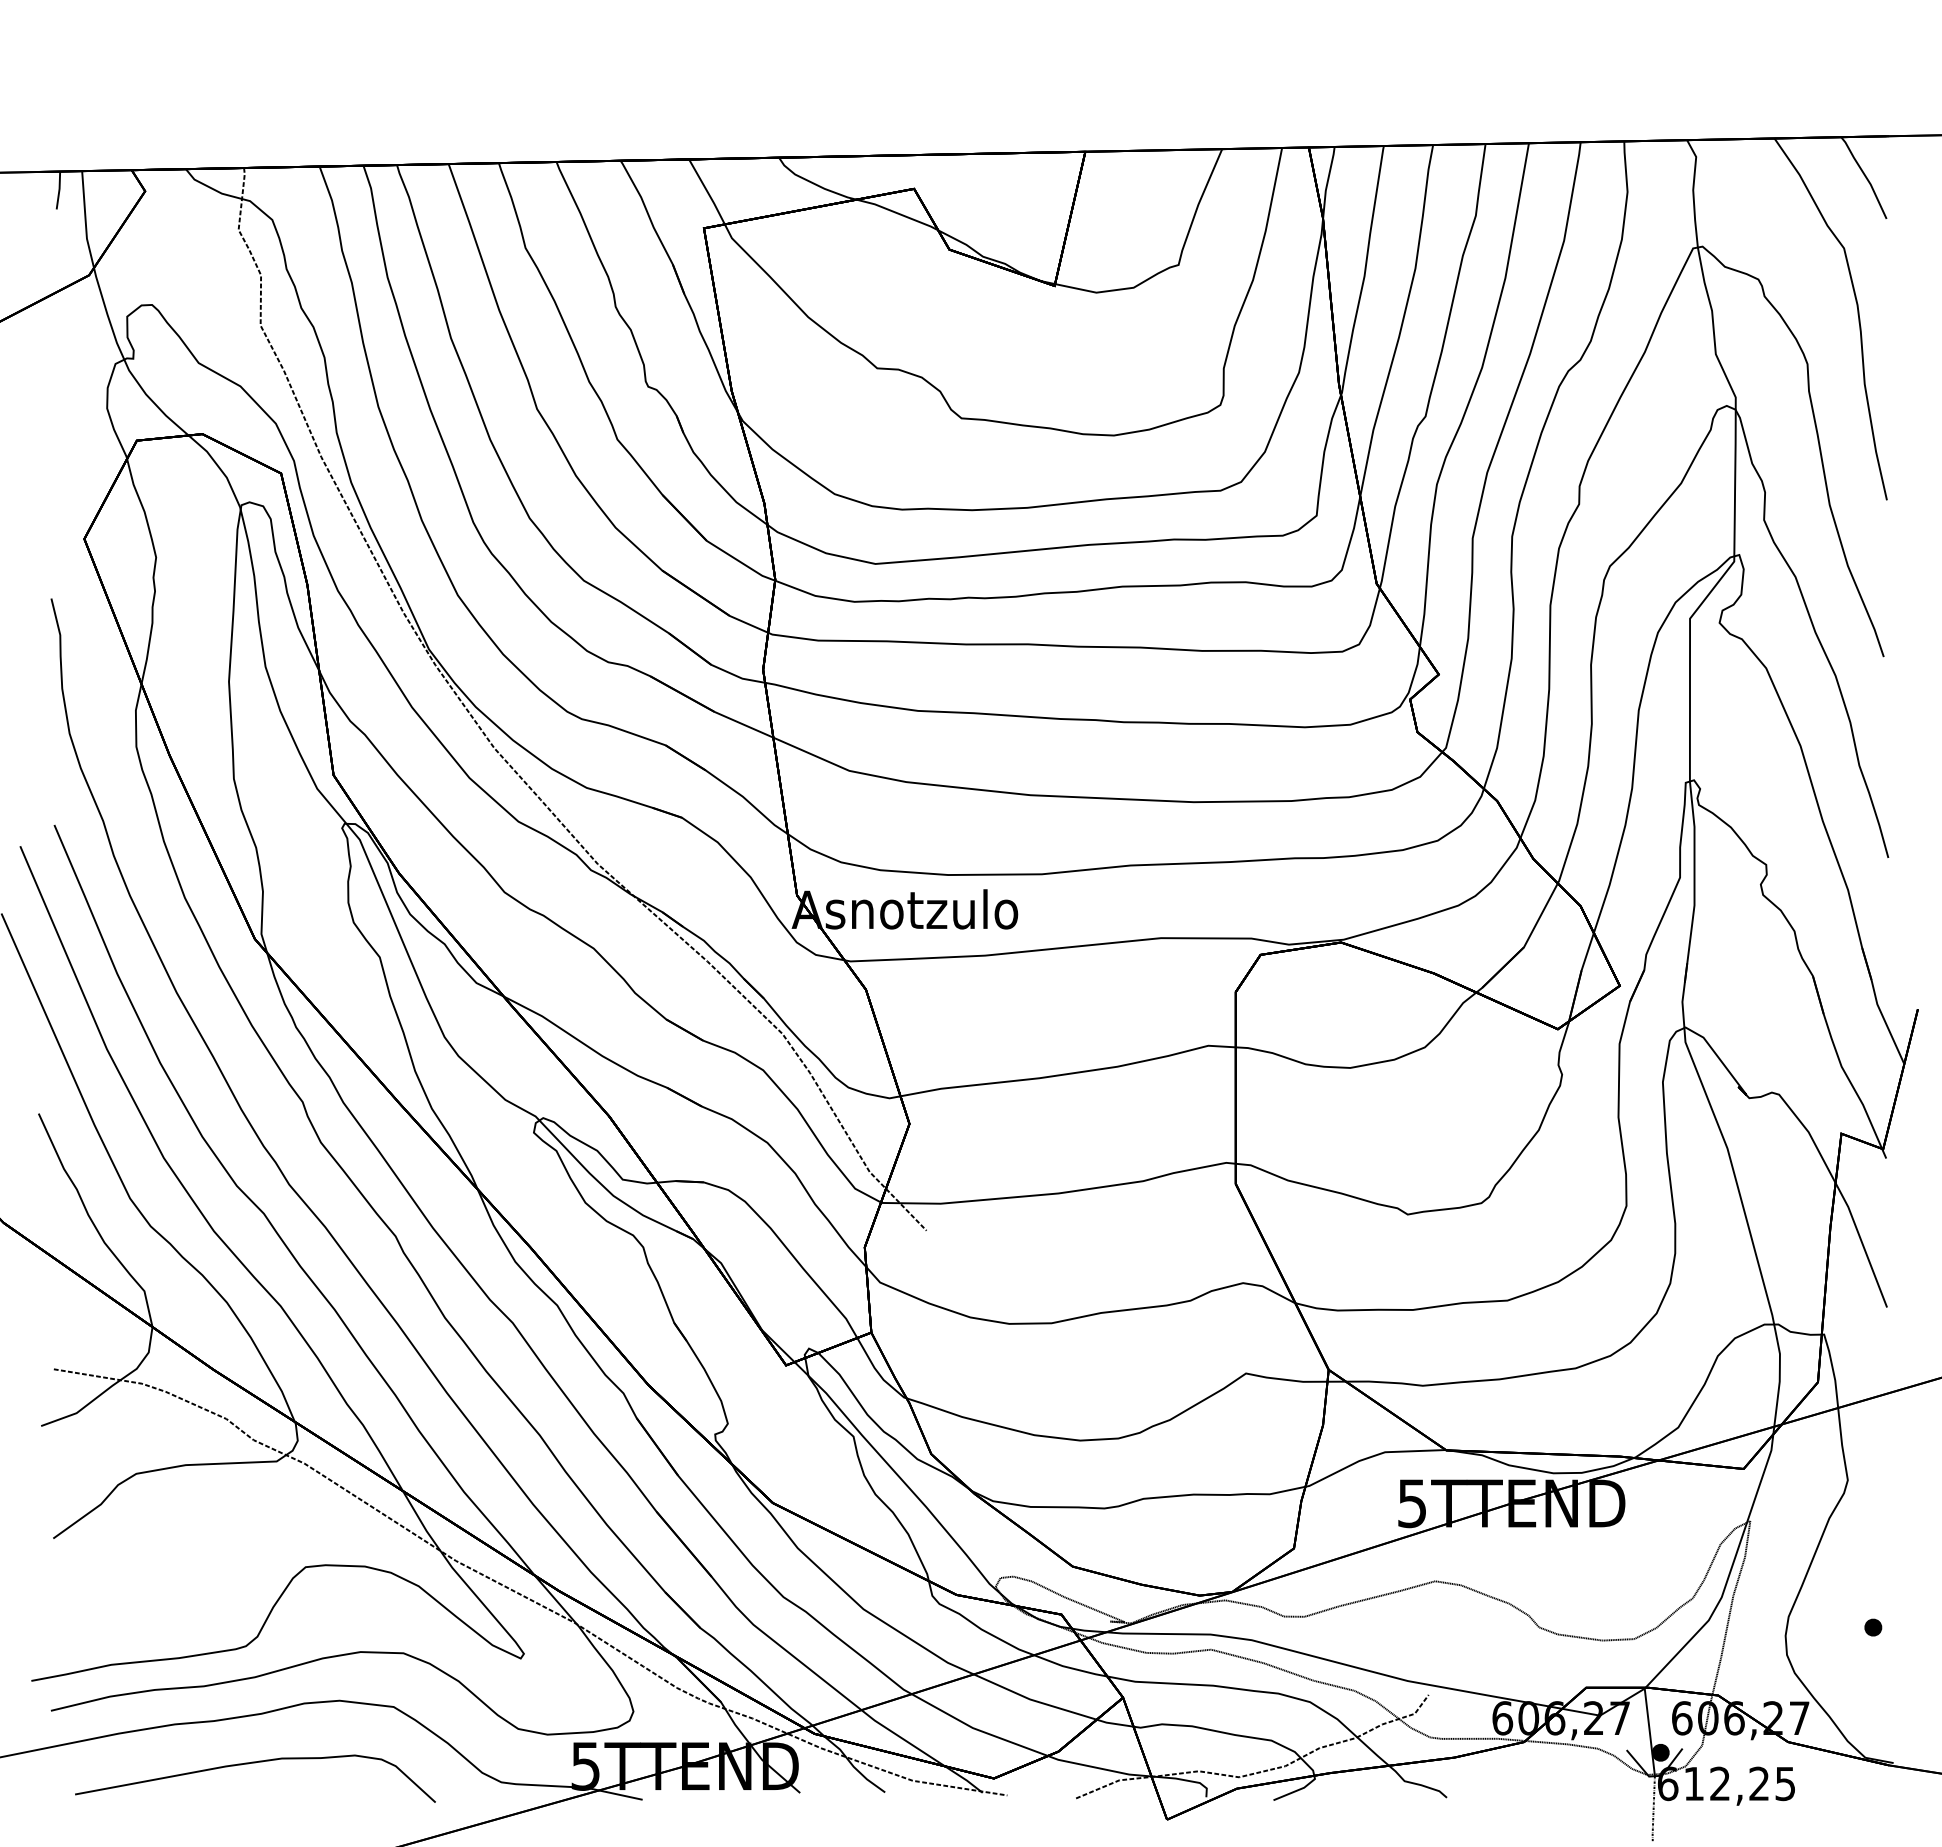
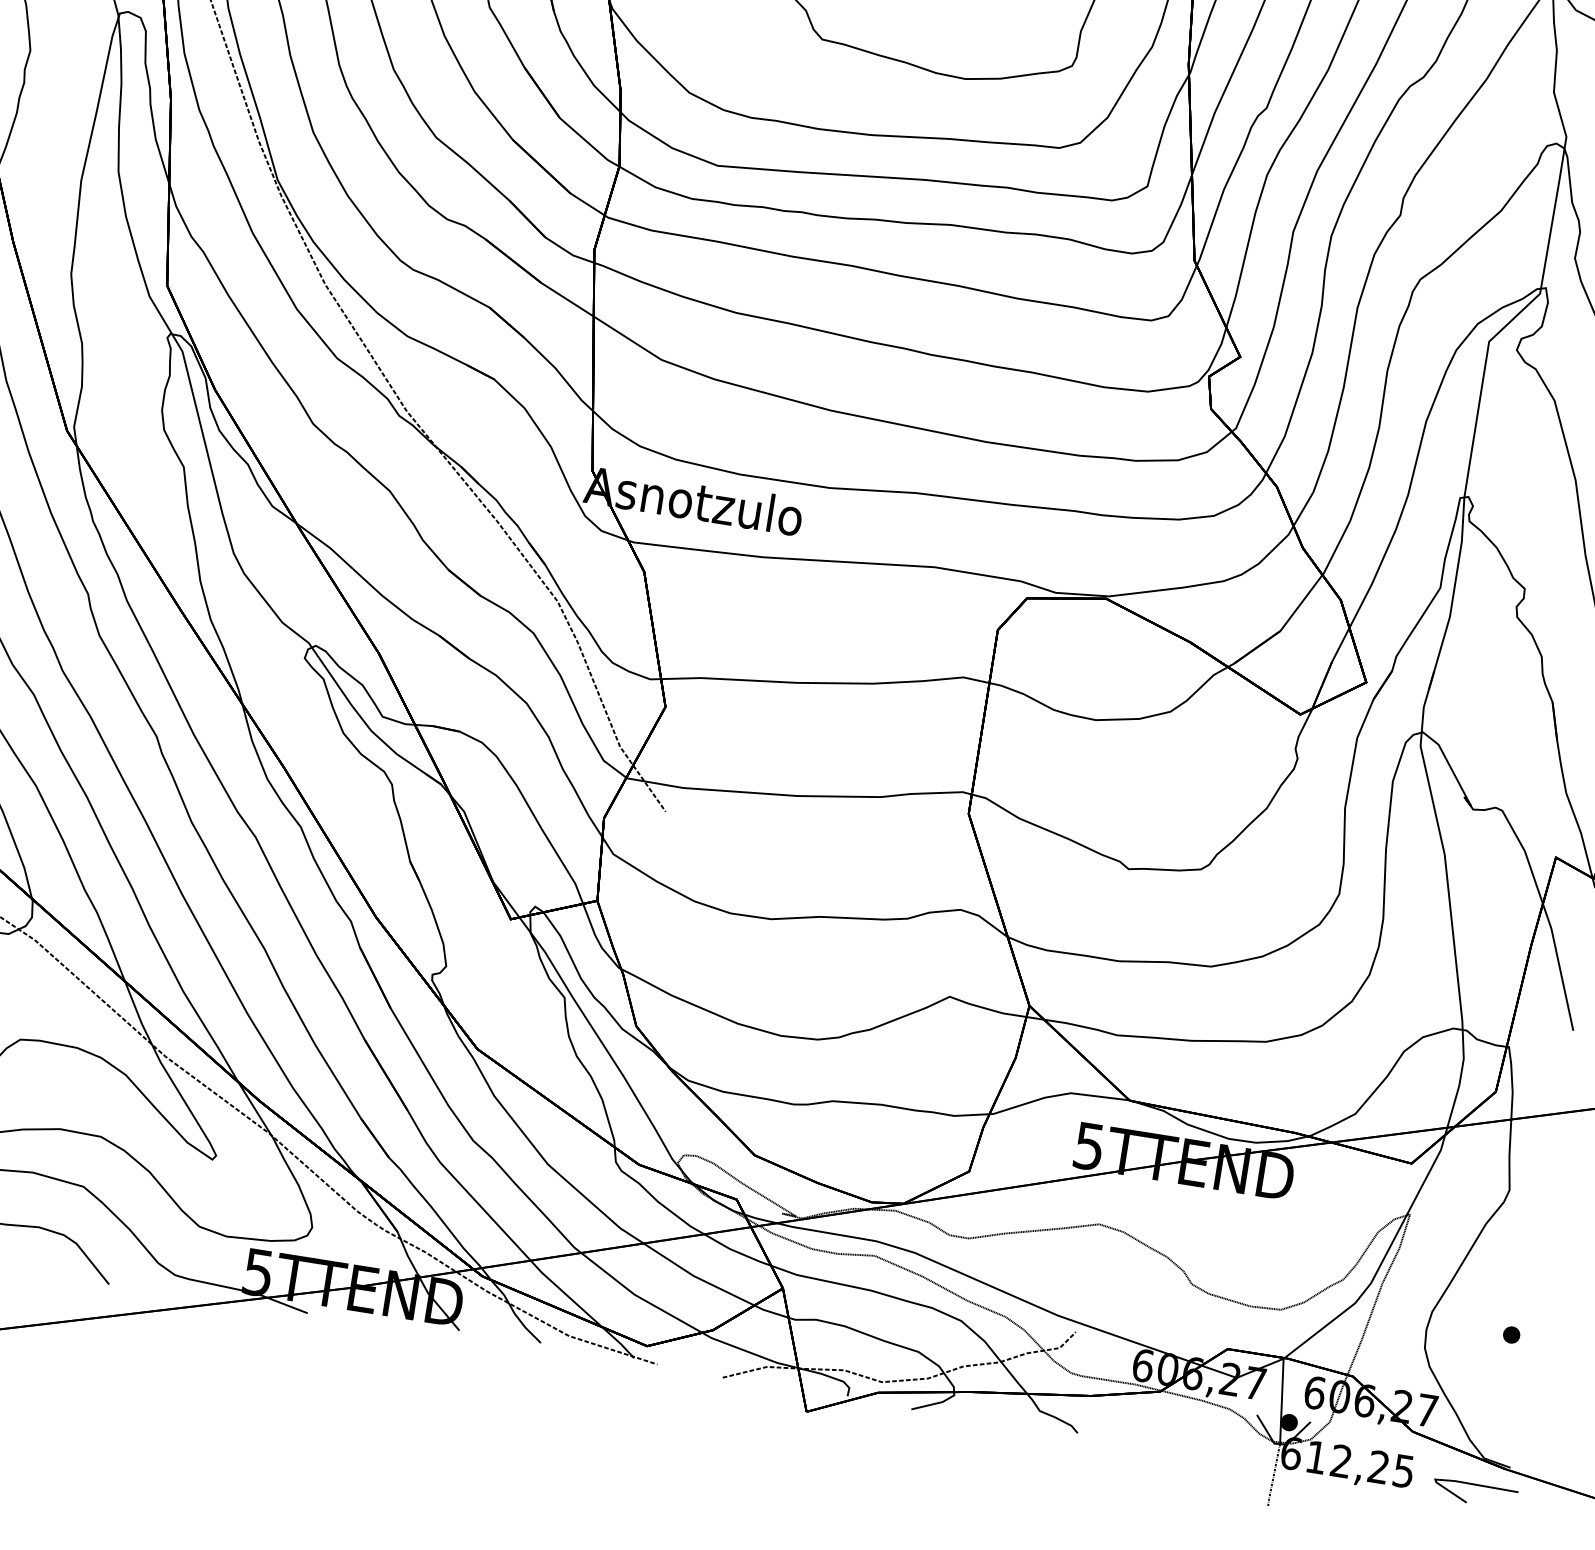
line: (1861, 1786) -> (1476, 1485), added

